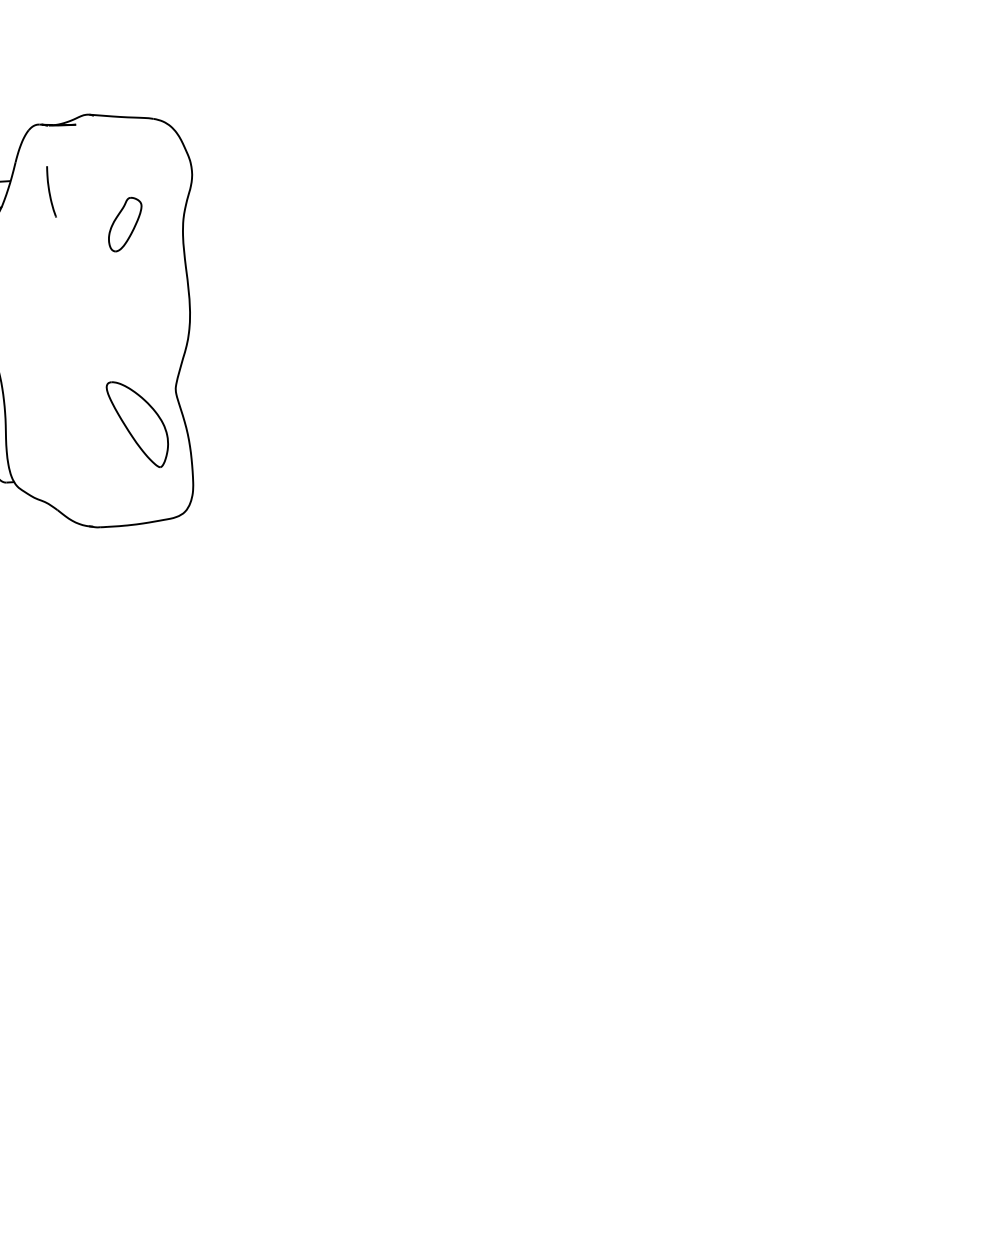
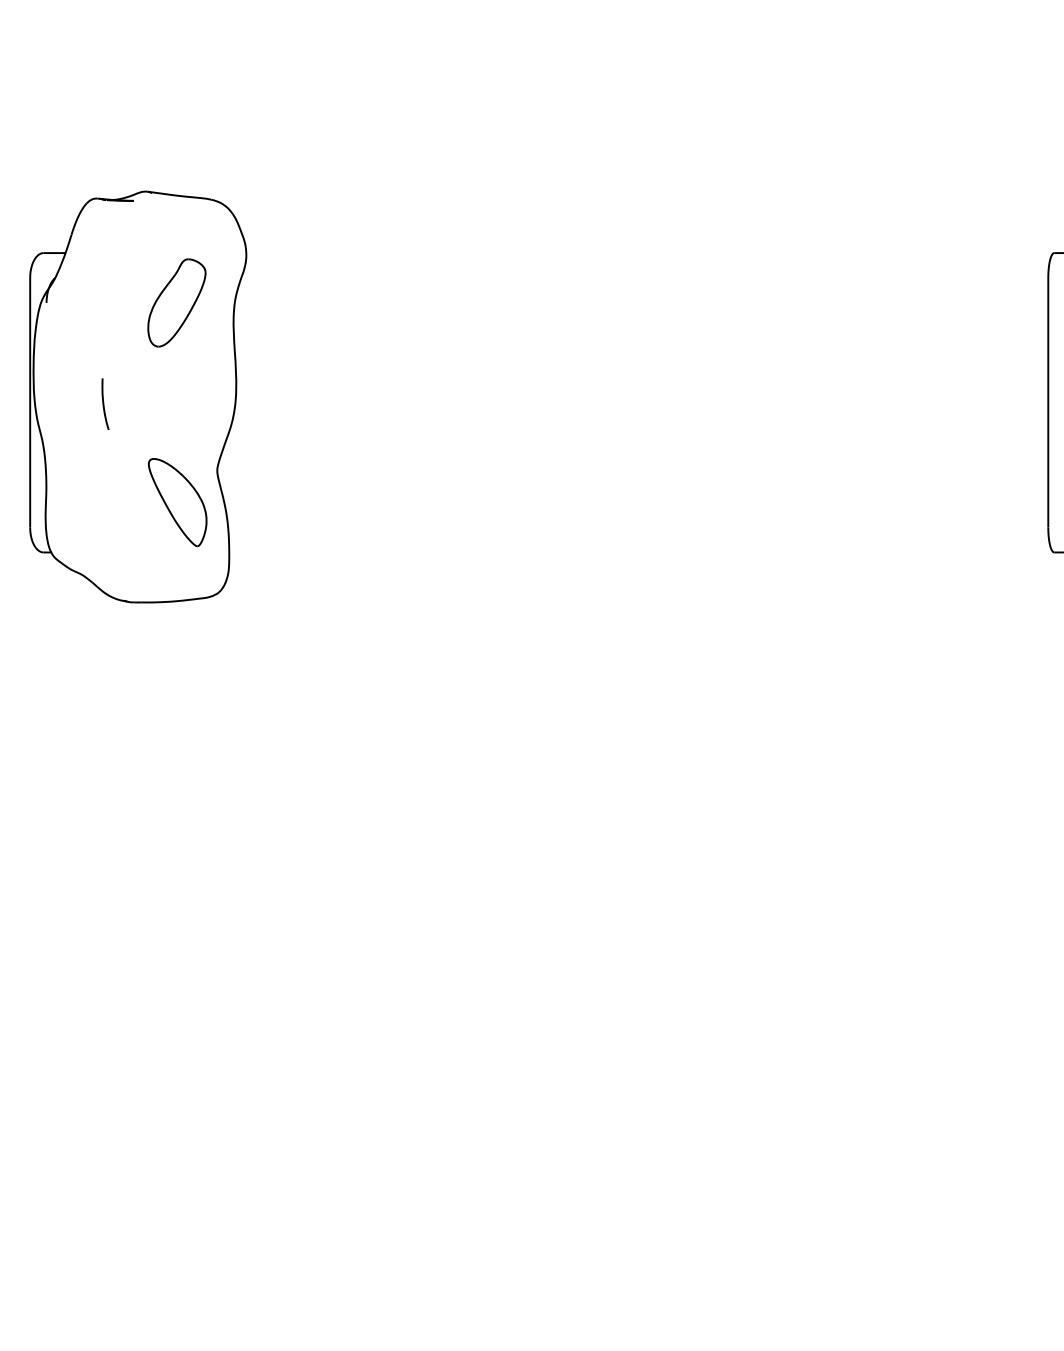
part: (51, 191) -> (105, 403), moved
part: (124, 224) -> (176, 302), size x1.67

